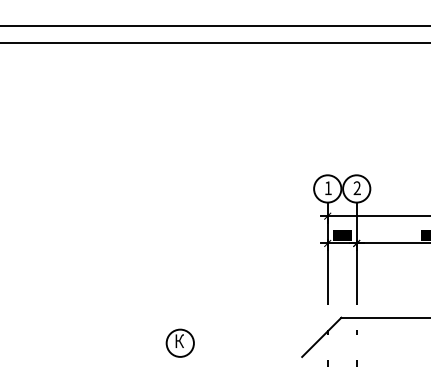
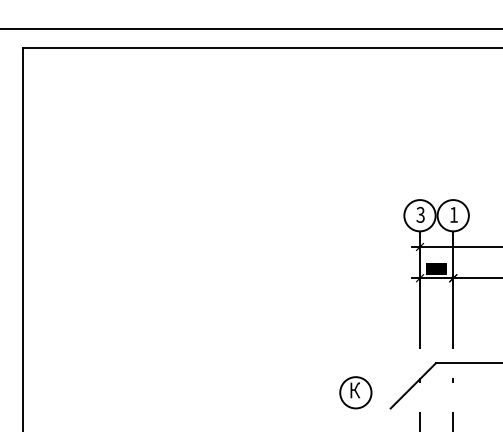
text: (328, 187) -> (420, 214), 1 -> 3
text: (356, 187) -> (453, 214), 2 -> 1
part: (179, 343) -> (355, 392), moved

